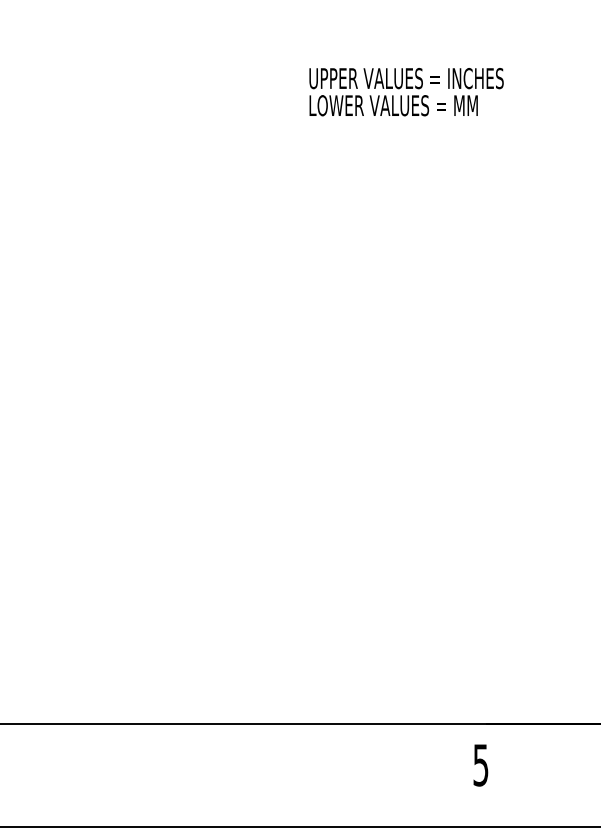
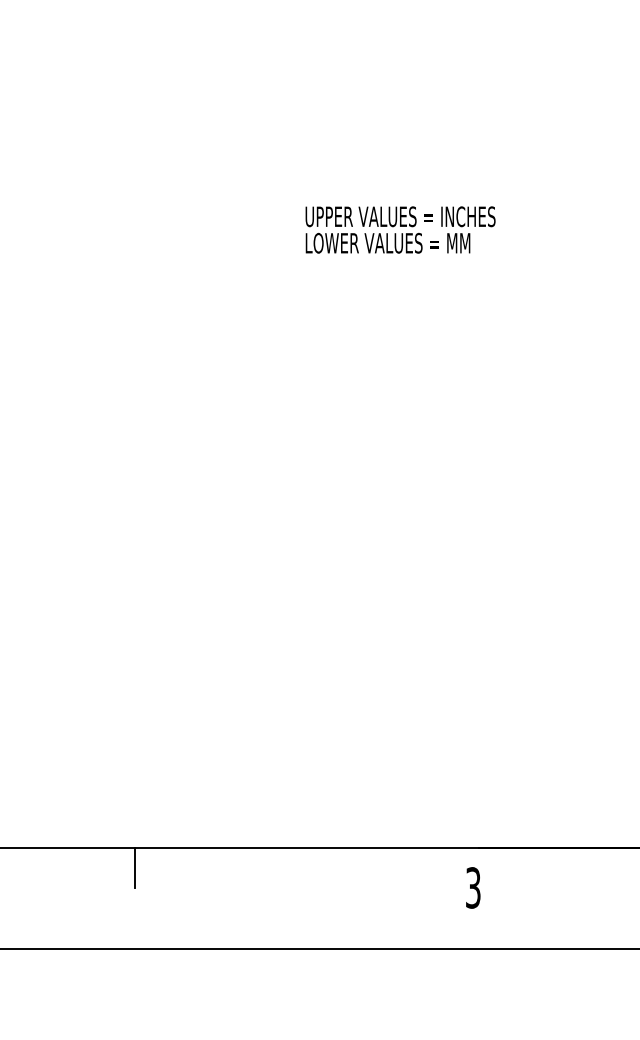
line: (135, 744) -> (135, 867), added
text: (481, 764) -> (473, 887), 5 -> 3

